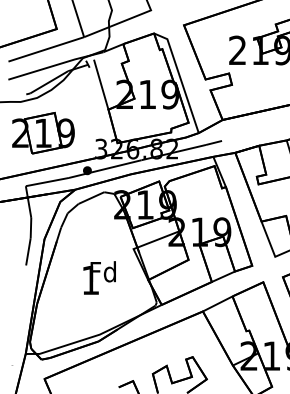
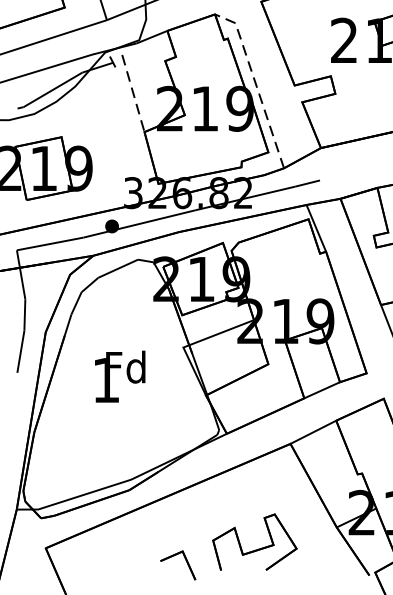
line: (180, 78) -> (255, 83), solid -> dashed
line: (101, 84) -> (133, 93), solid -> dashed
text: (99, 277) -> (119, 375), moved

